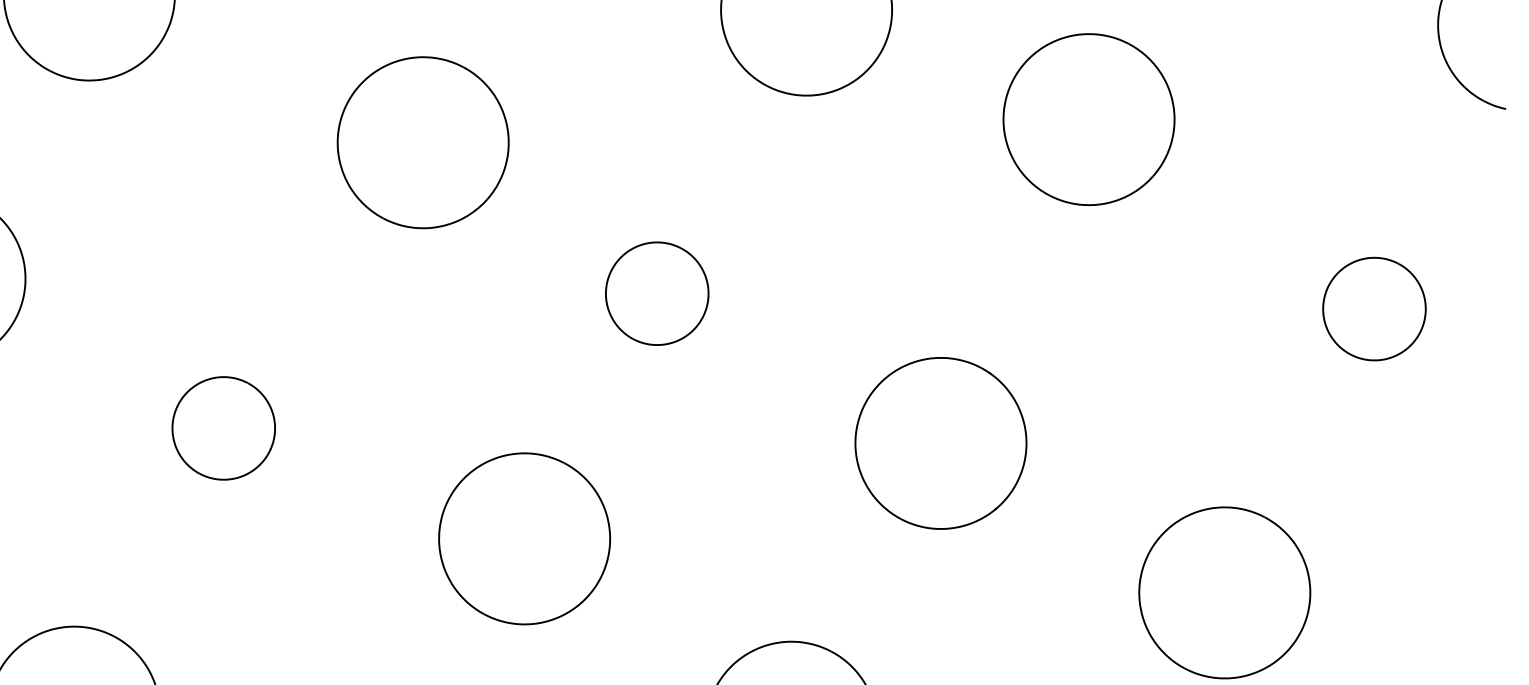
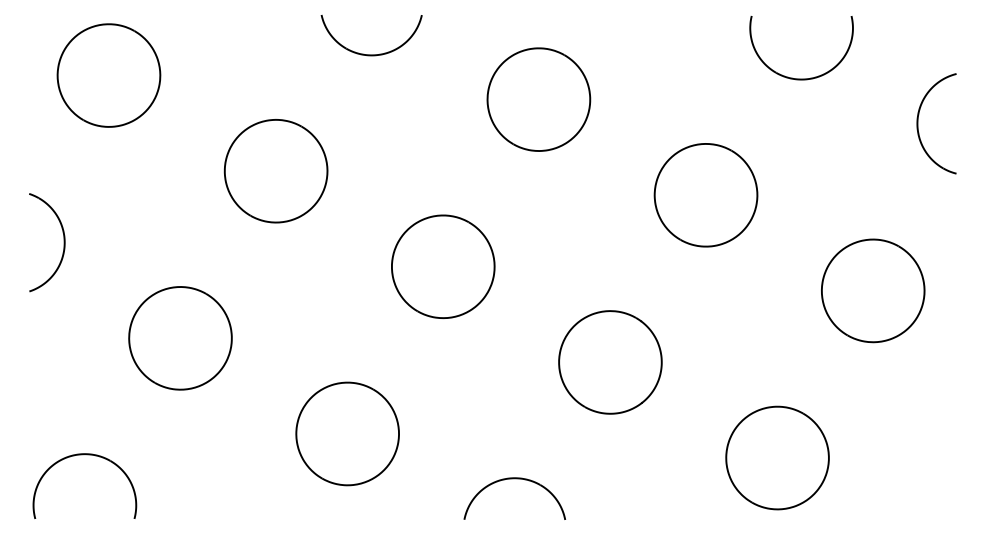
part: (1088, 120) -> (705, 195), moved
part: (422, 143) -> (275, 171), moved
part: (657, 293) -> (443, 266), size x1.67
part: (1374, 308) -> (873, 290), size x1.67
part: (223, 428) -> (180, 338), size x1.67
part: (524, 538) -> (347, 433), moved

